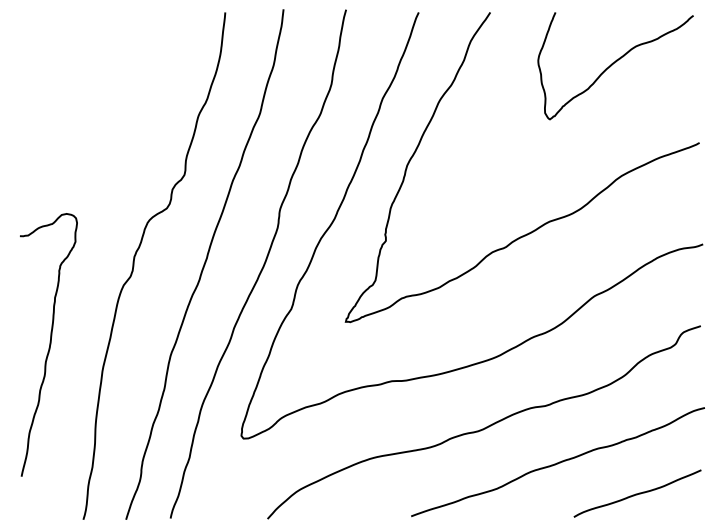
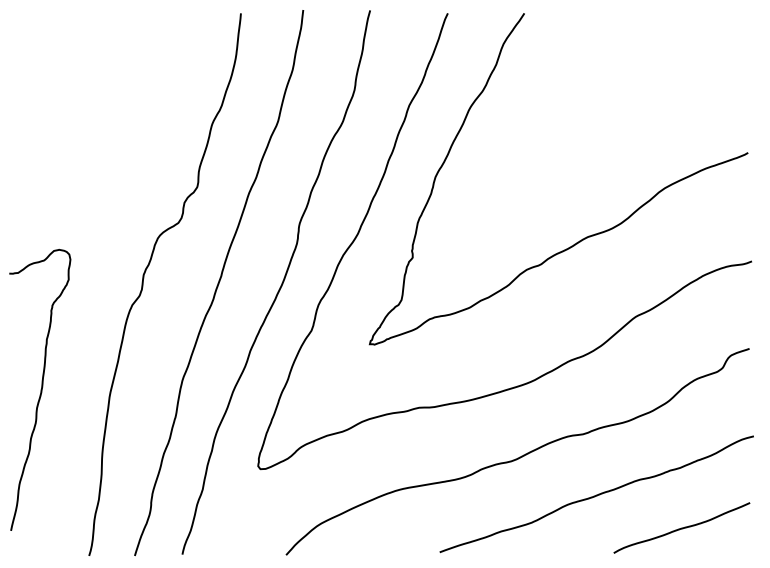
curve: (613, 64) -> (656, 68), removed
curve: (49, 344) -> (40, 389), moved

